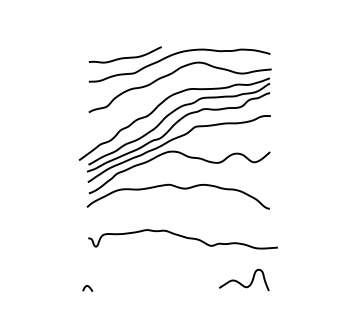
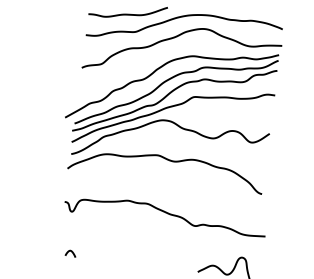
curve: (86, 287) -> (69, 252), moved

